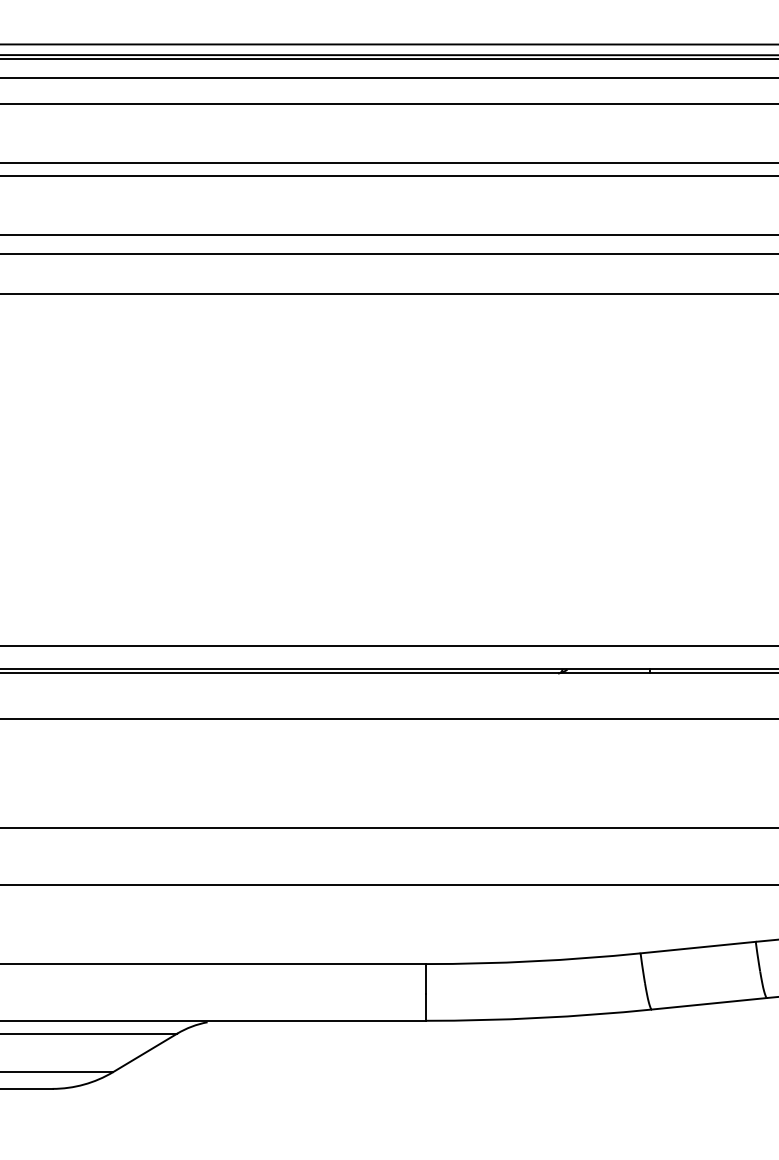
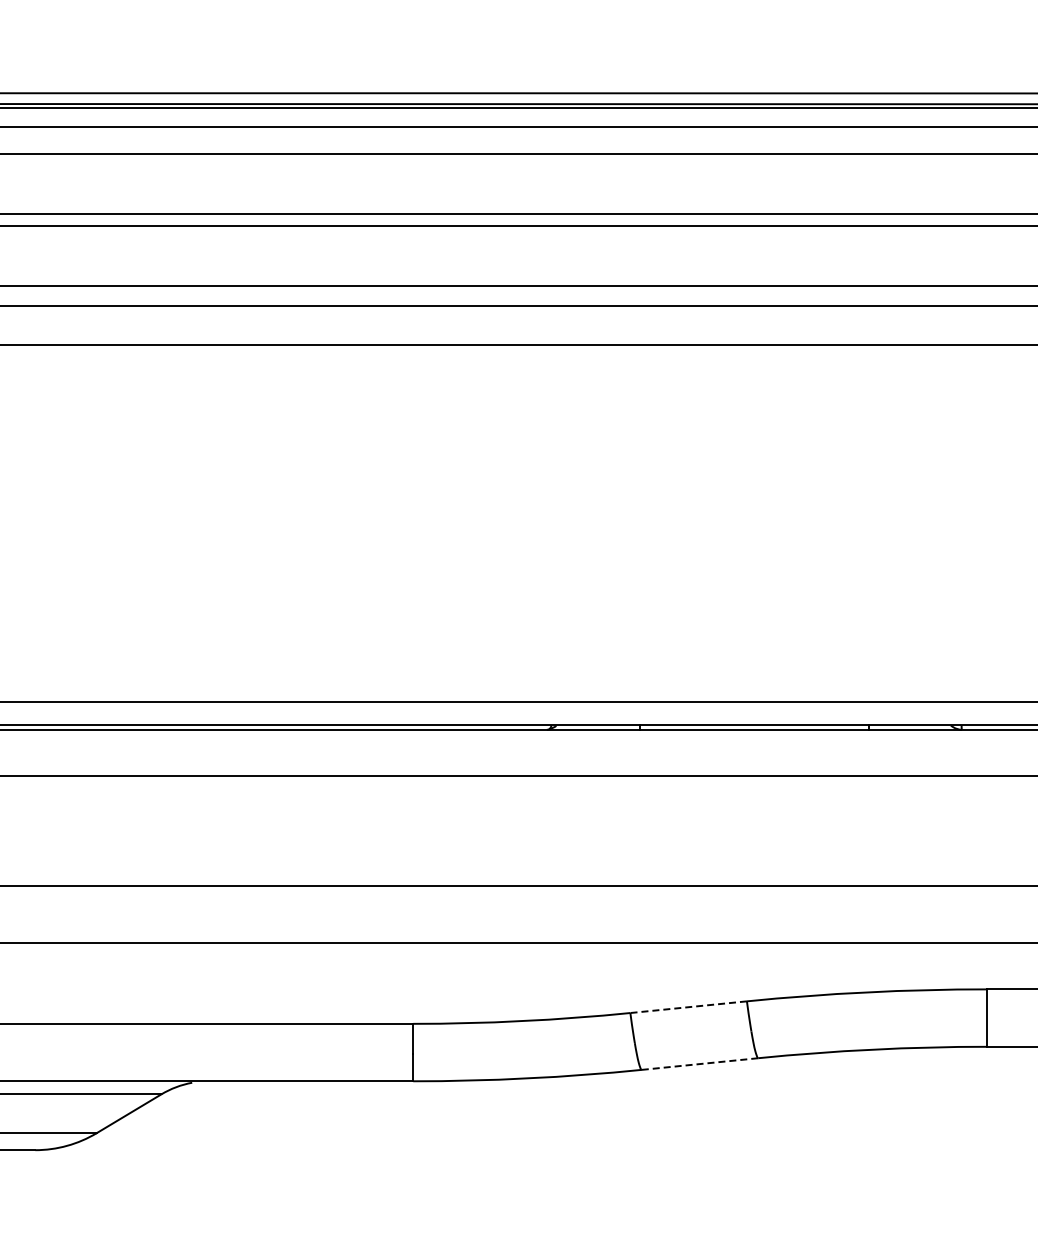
line: (698, 947) -> (688, 1007), solid -> dashed
line: (709, 1004) -> (700, 1064), solid -> dashed

